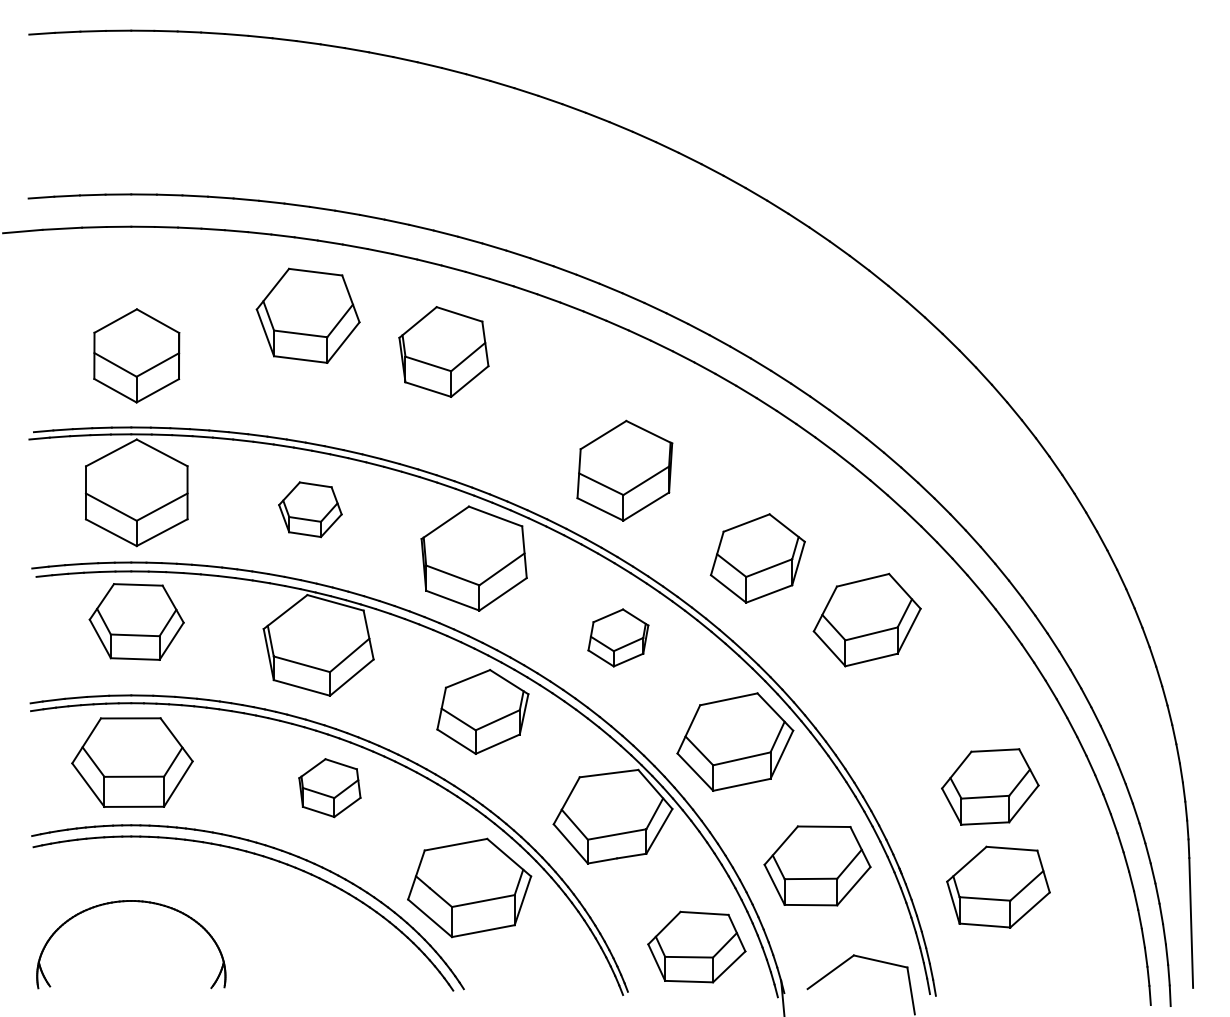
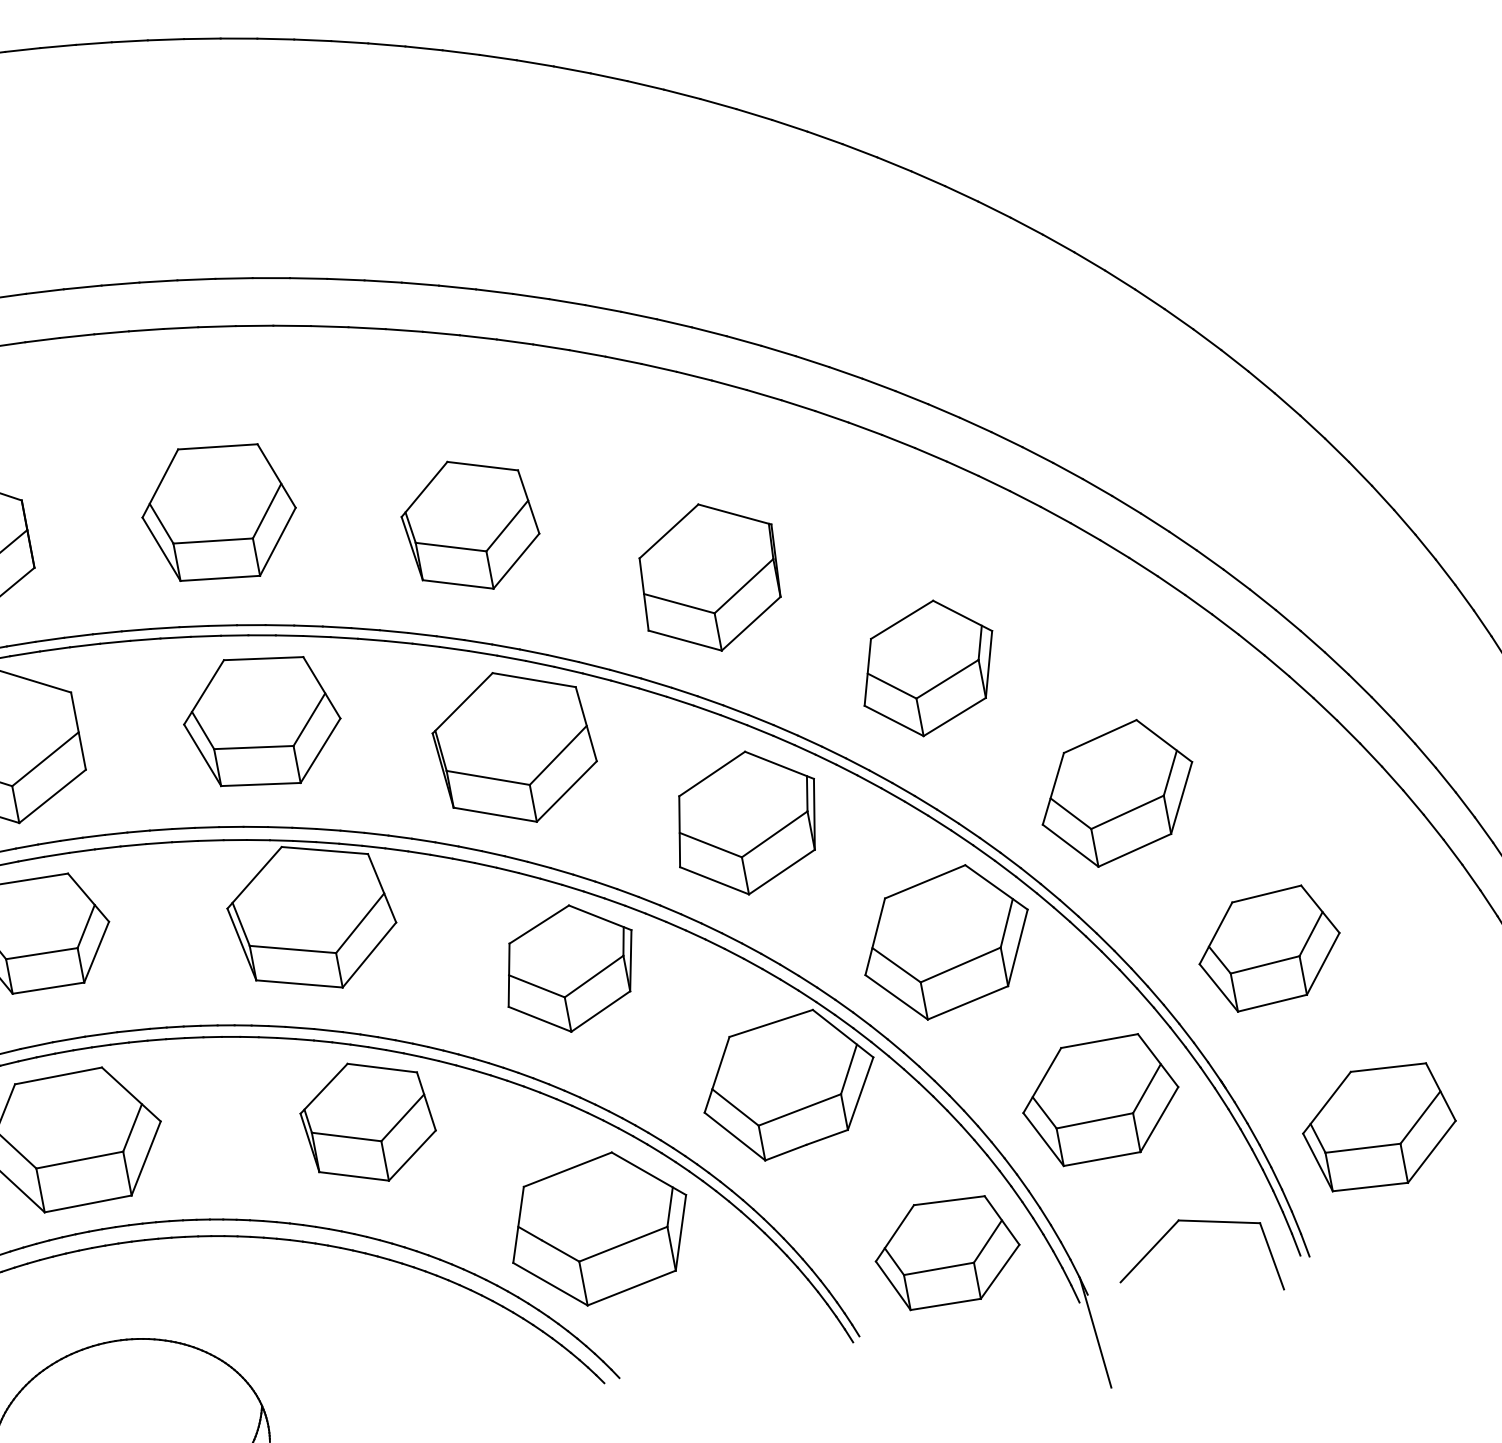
part: (307, 315) -> (217, 512), moved
part: (443, 351) -> (469, 524), moved
part: (310, 509) -> (262, 721), size x1.67
part: (866, 619) -> (1116, 792), moved
part: (618, 637) -> (747, 822), size x1.67
part: (990, 786) -> (1269, 947), moved
part: (329, 787) -> (367, 1121), size x1.43
part: (998, 886) -> (1379, 1126), moved

